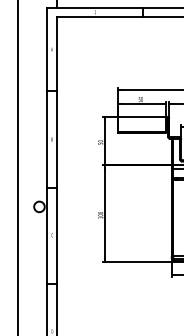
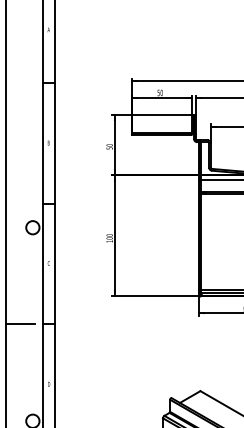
line: (29, 283) -> (20, 324), added

